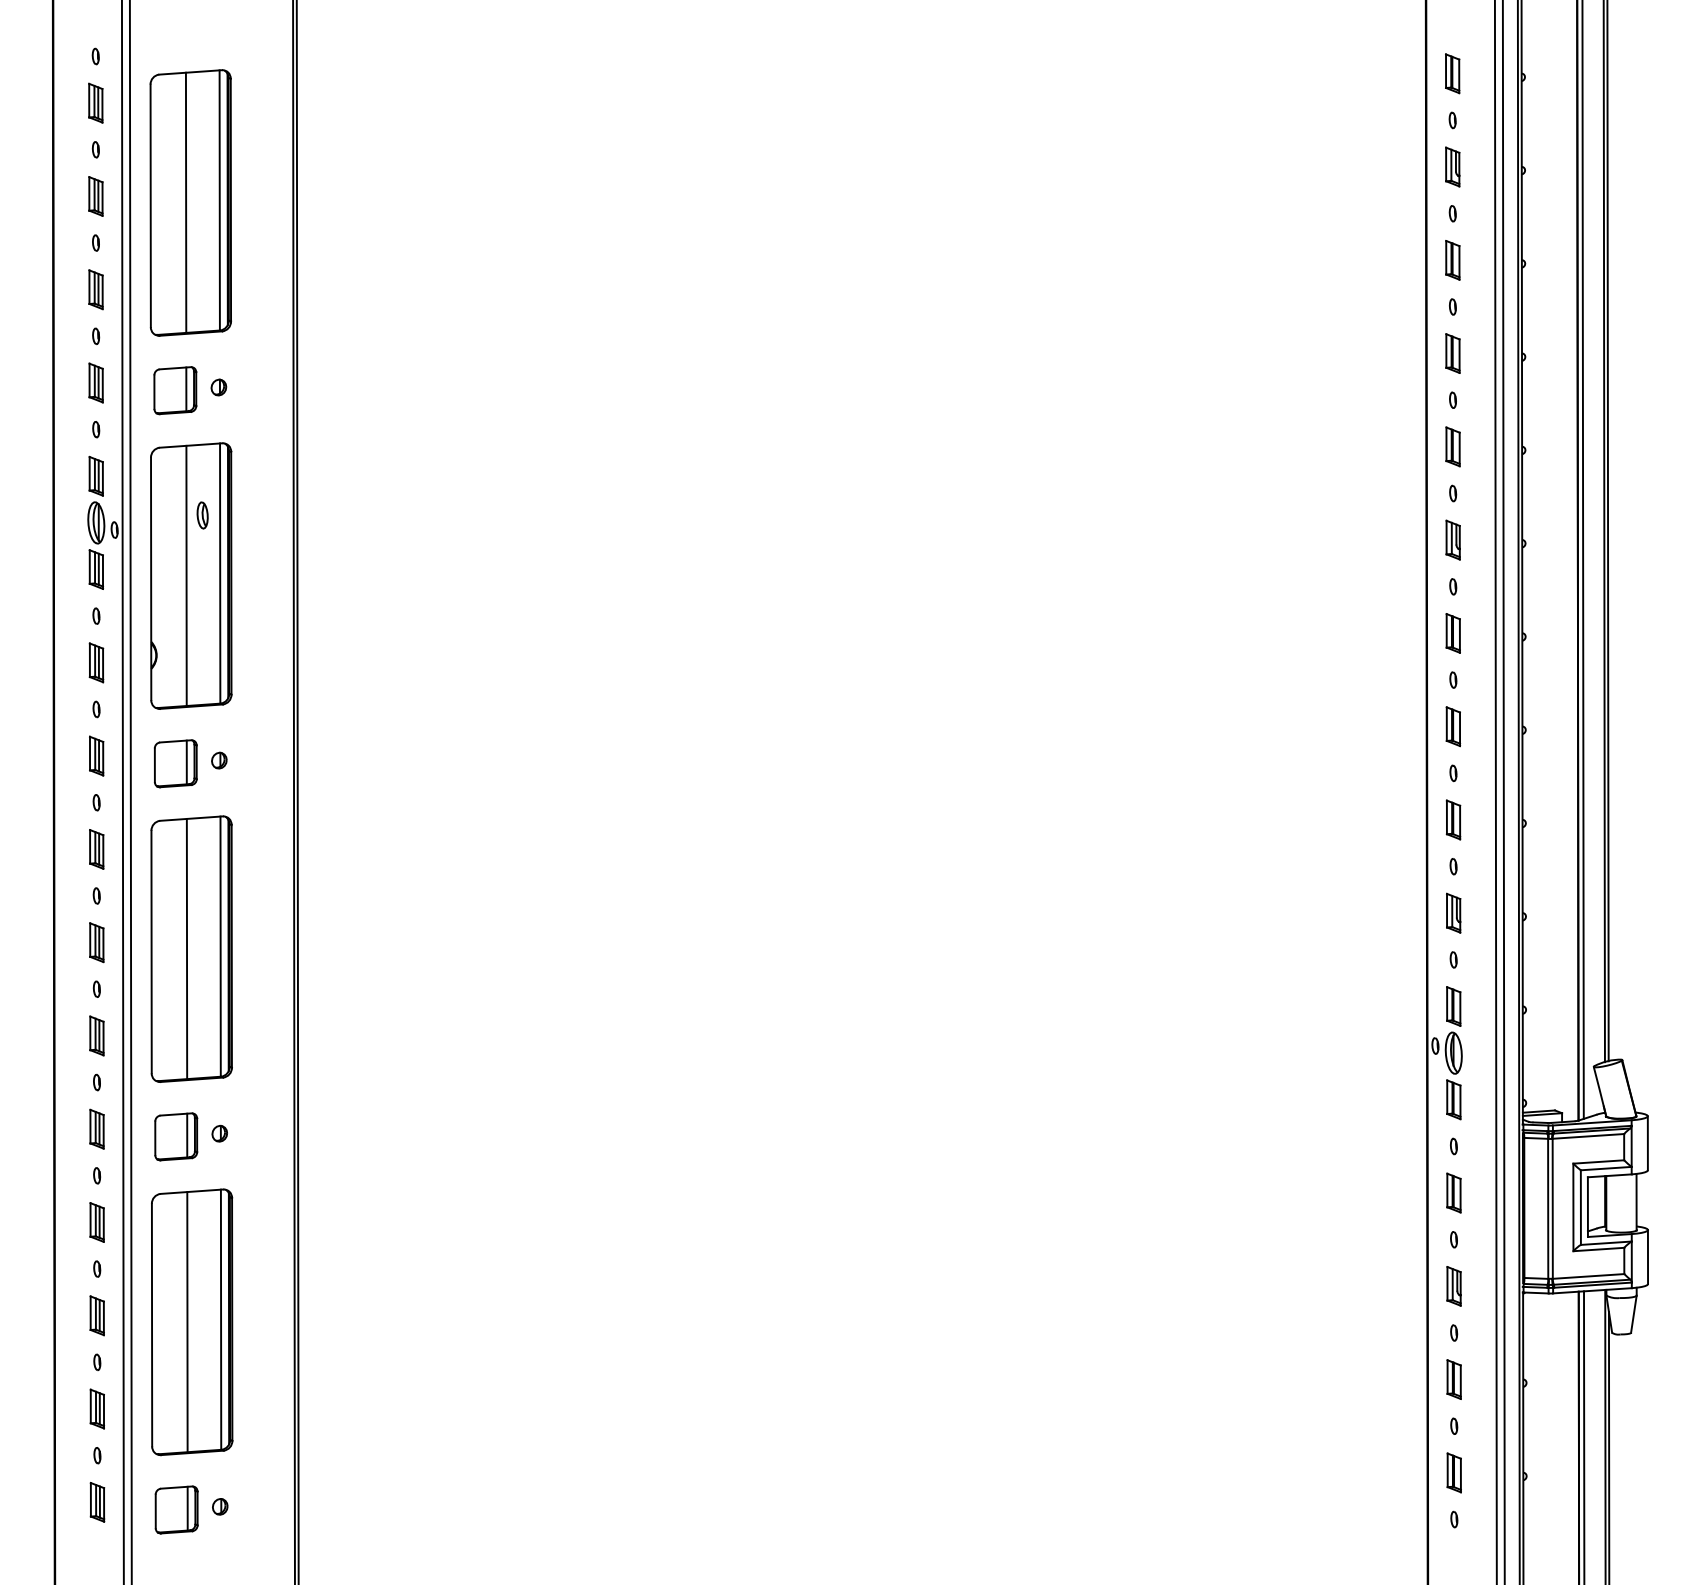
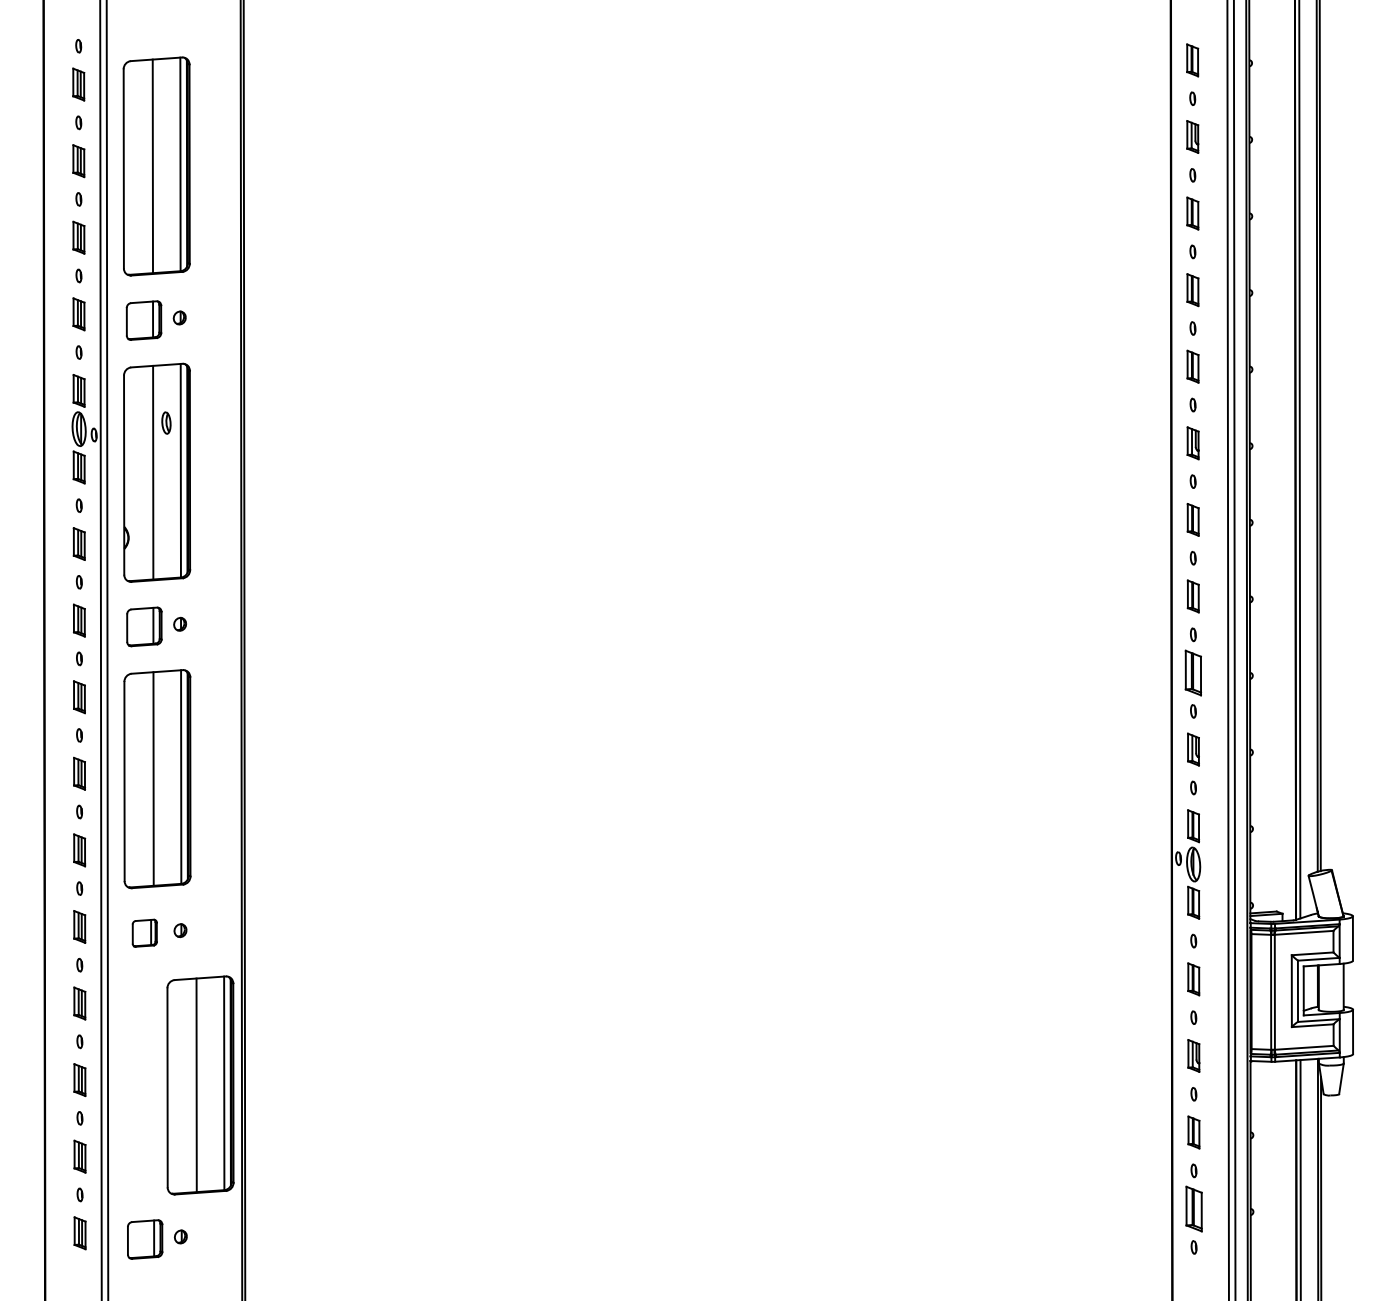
part: (1453, 819) -> (1193, 672), size x1.4
part: (176, 1136) -> (144, 932), size x0.7
part: (192, 1322) -> (200, 1085), moved
part: (1453, 1472) -> (1193, 1208), size x1.4

